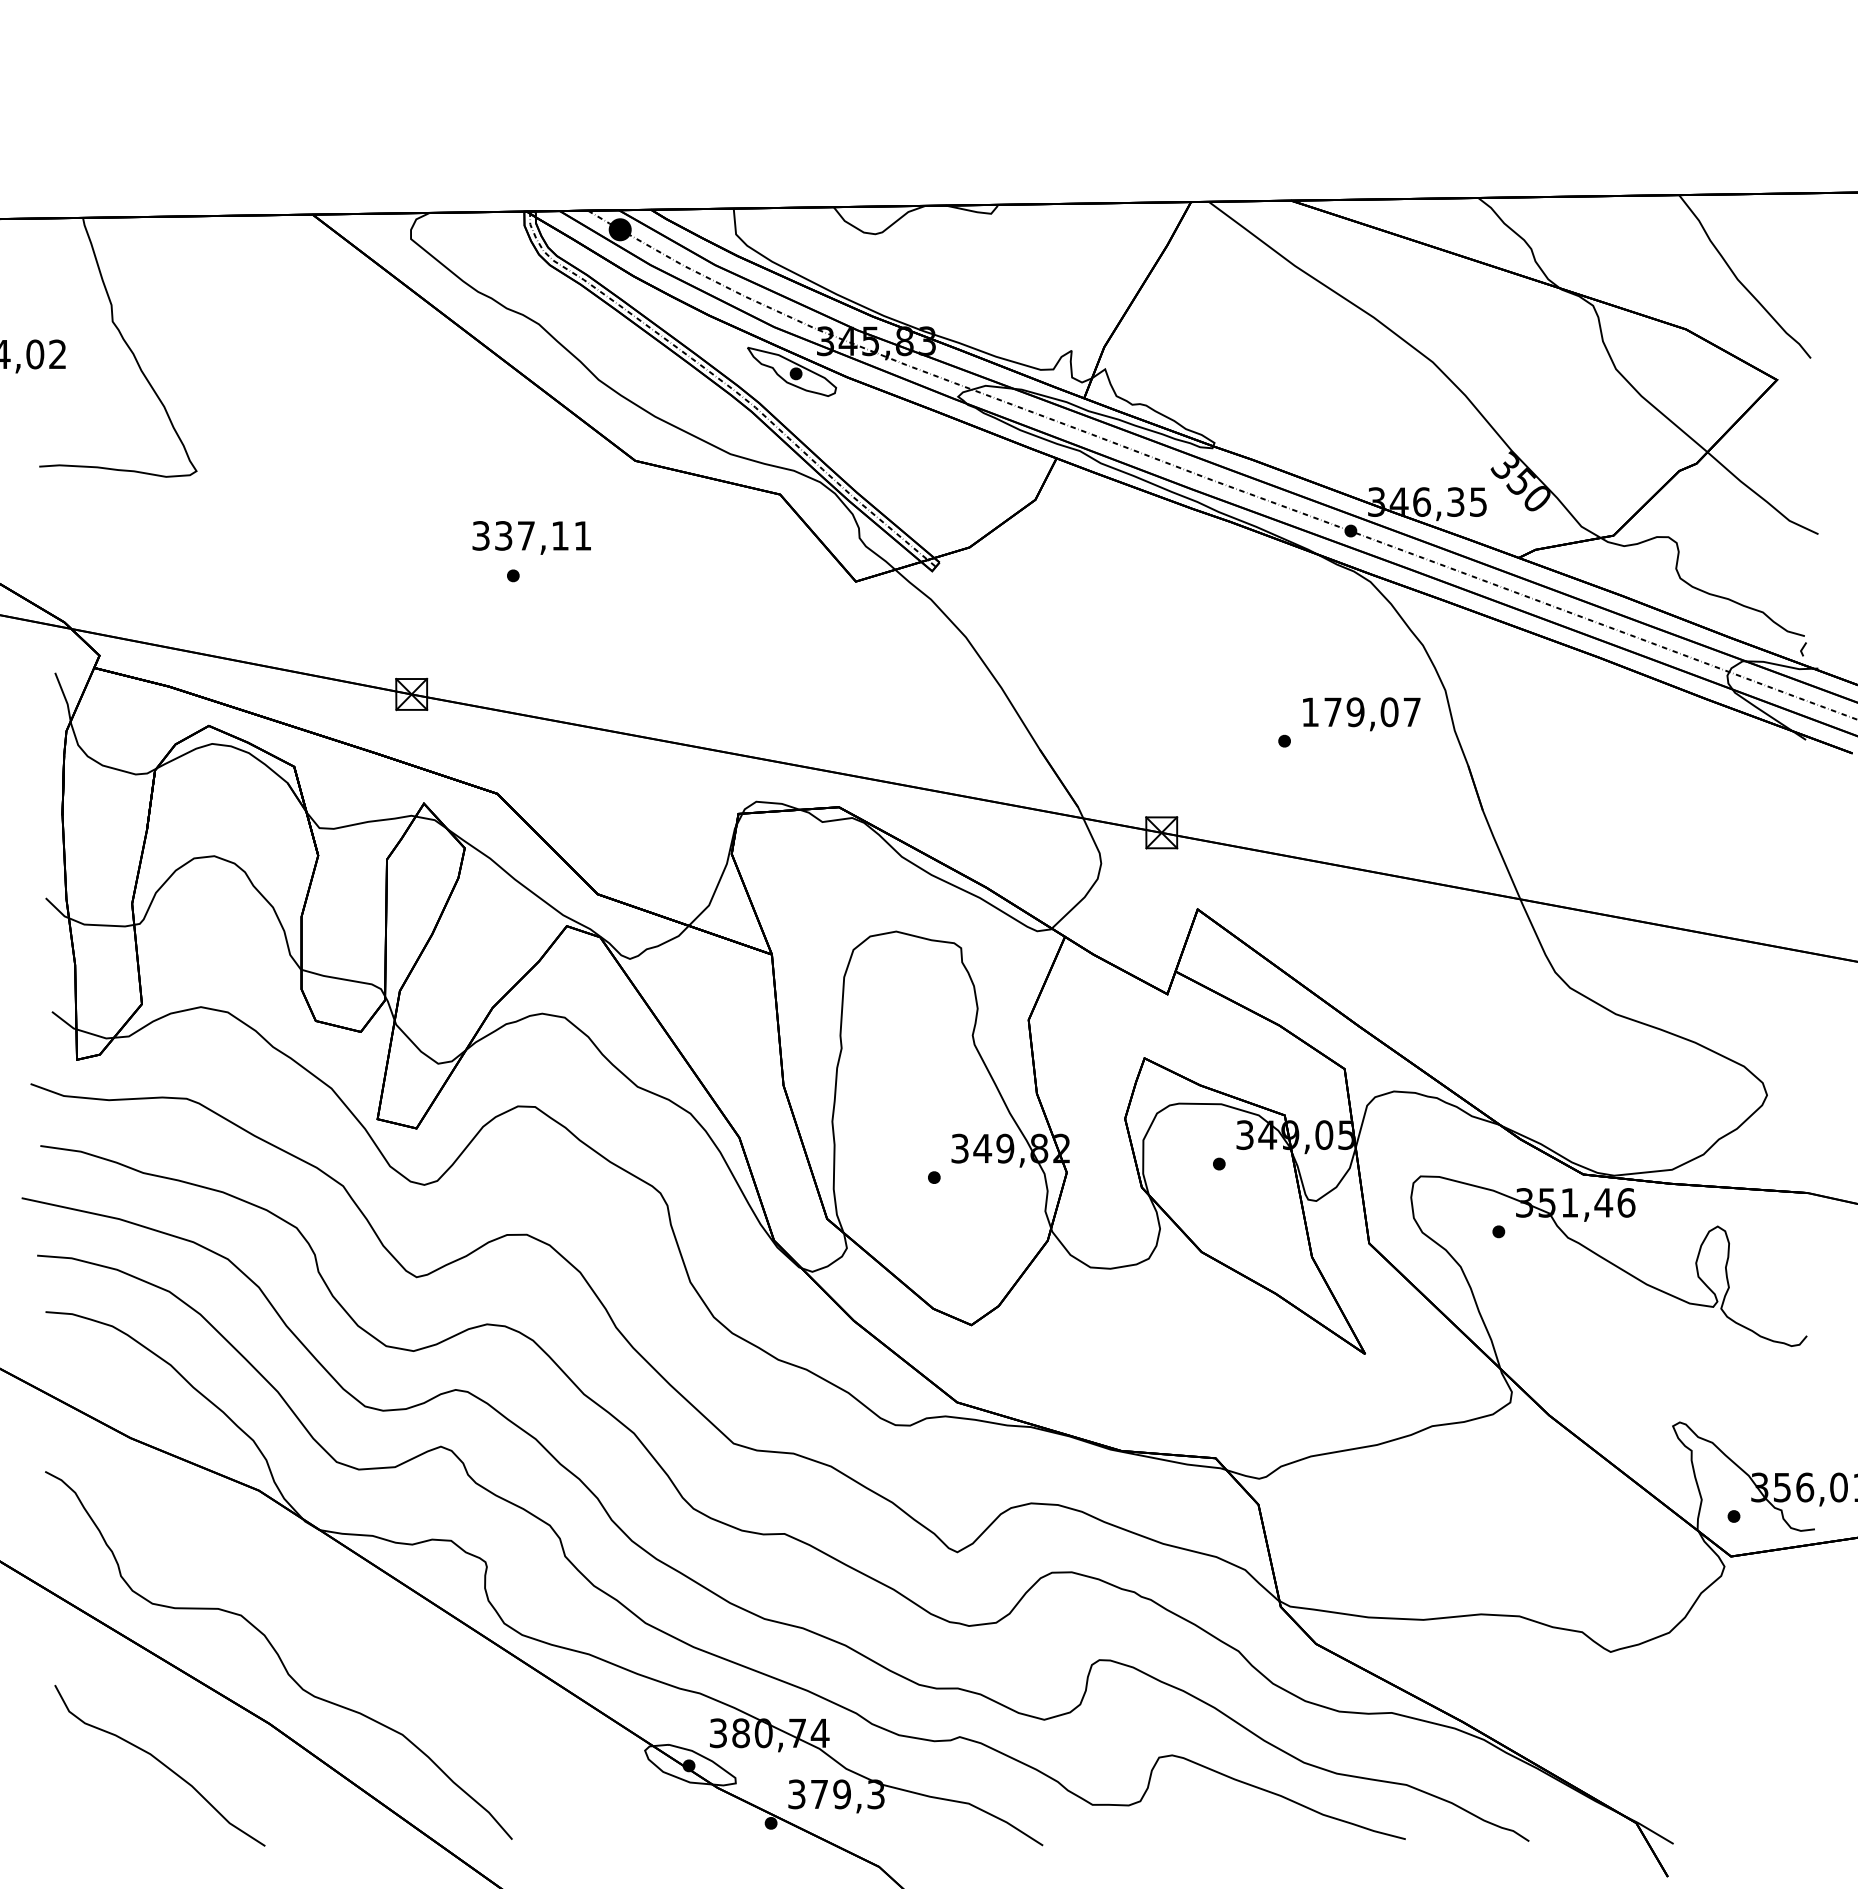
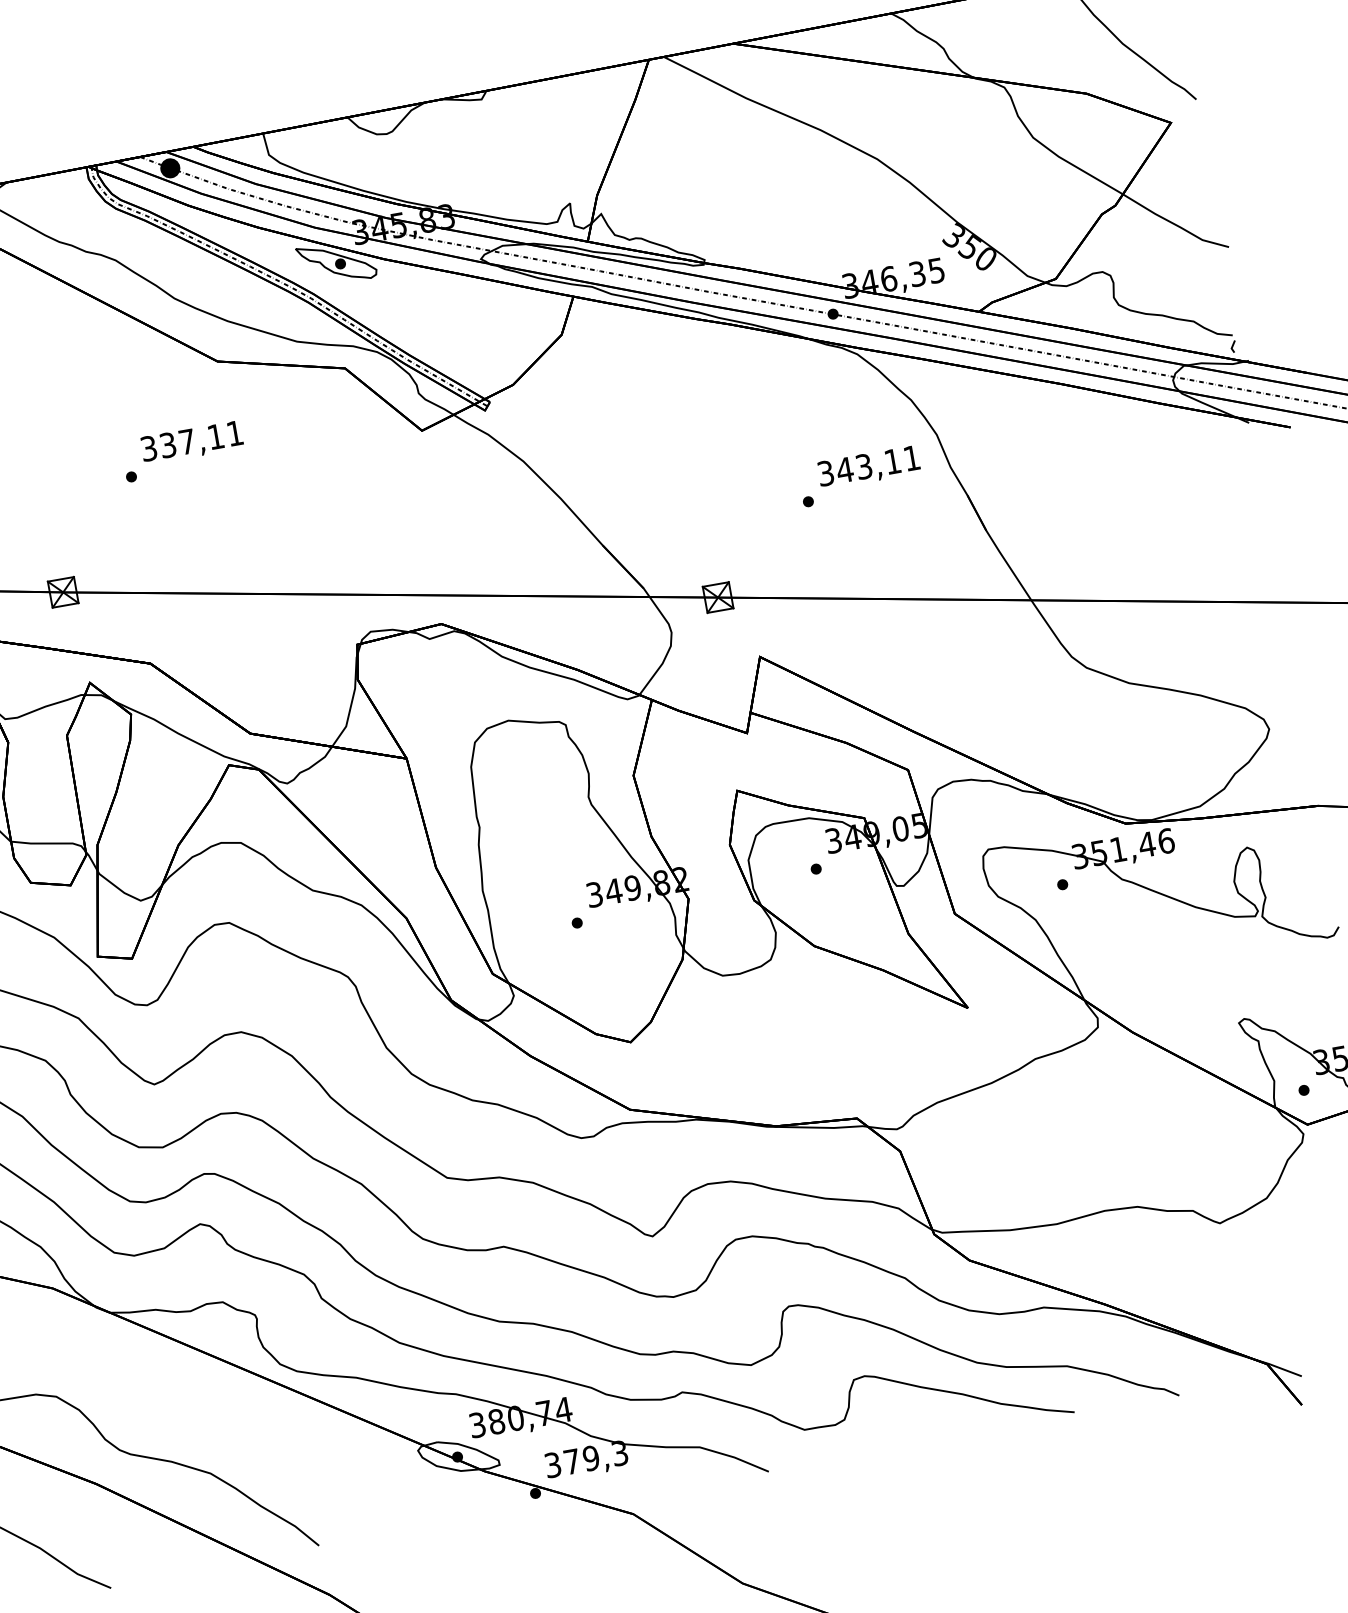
text: (531, 537) -> (191, 442), moved
text: (1360, 712) -> (868, 466), 179,07 -> 343,11

